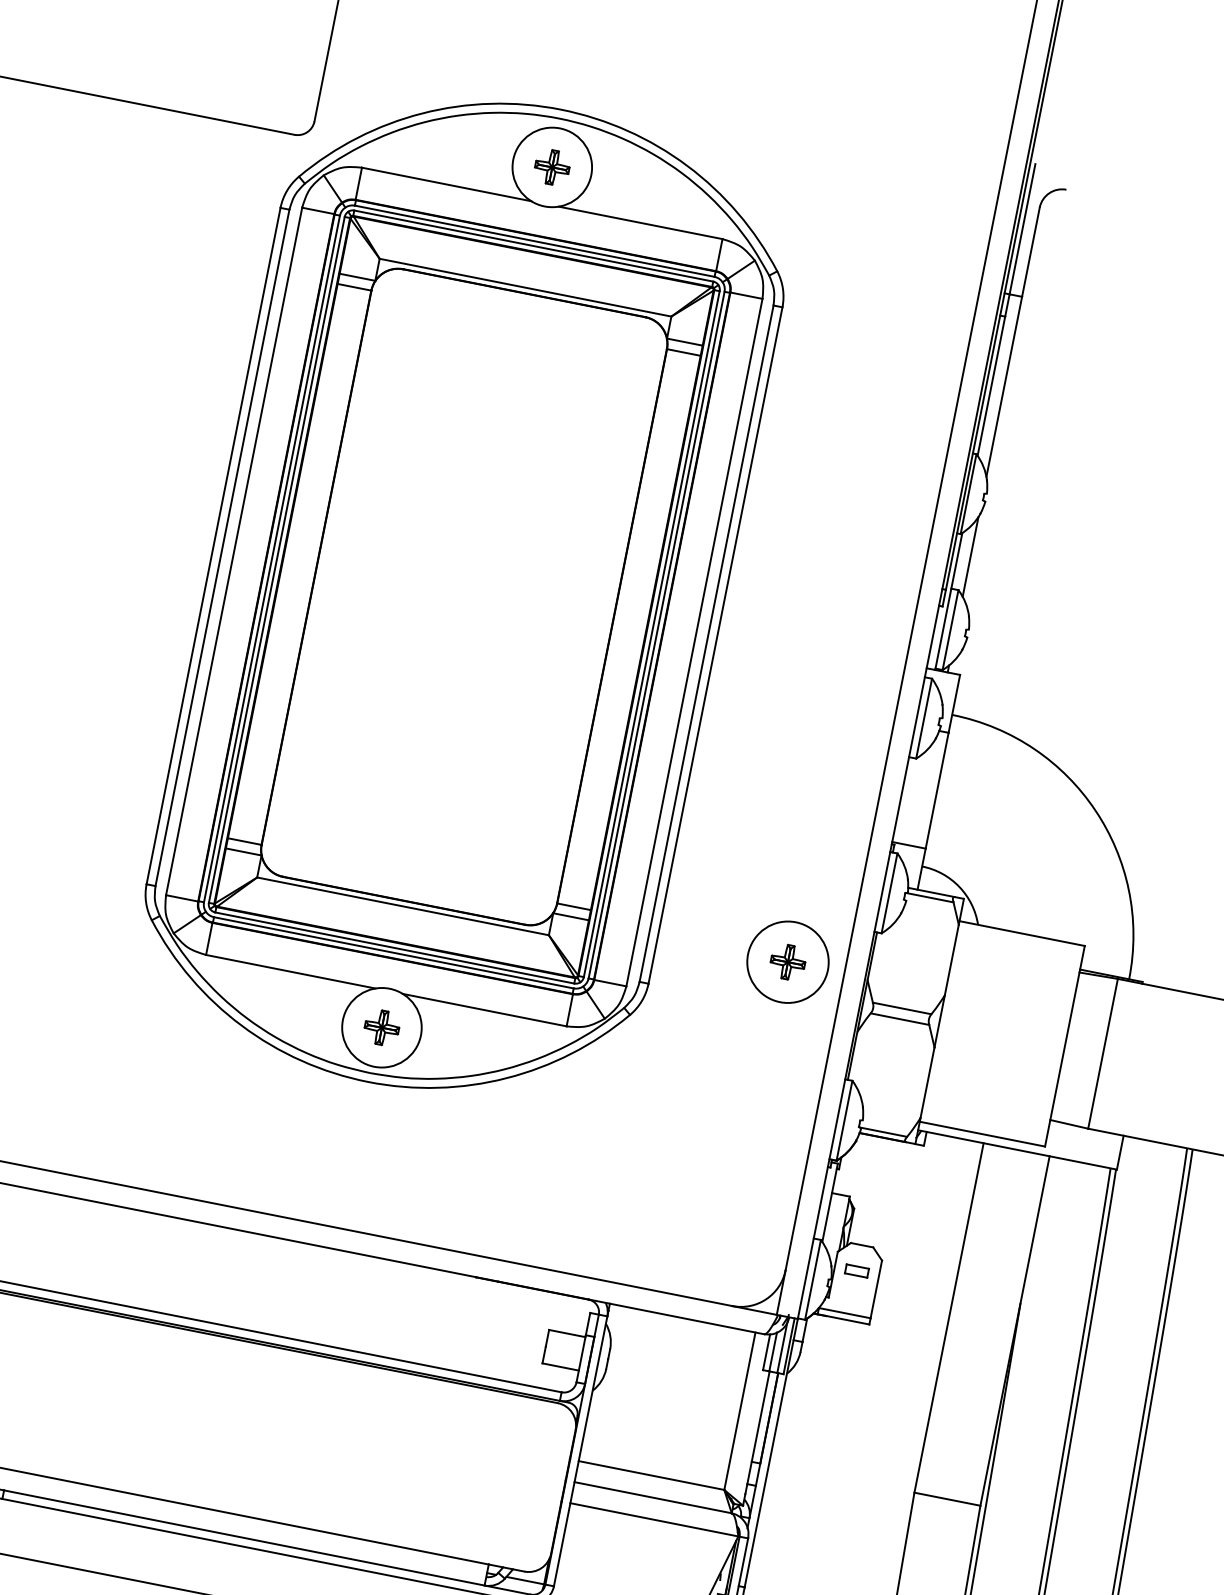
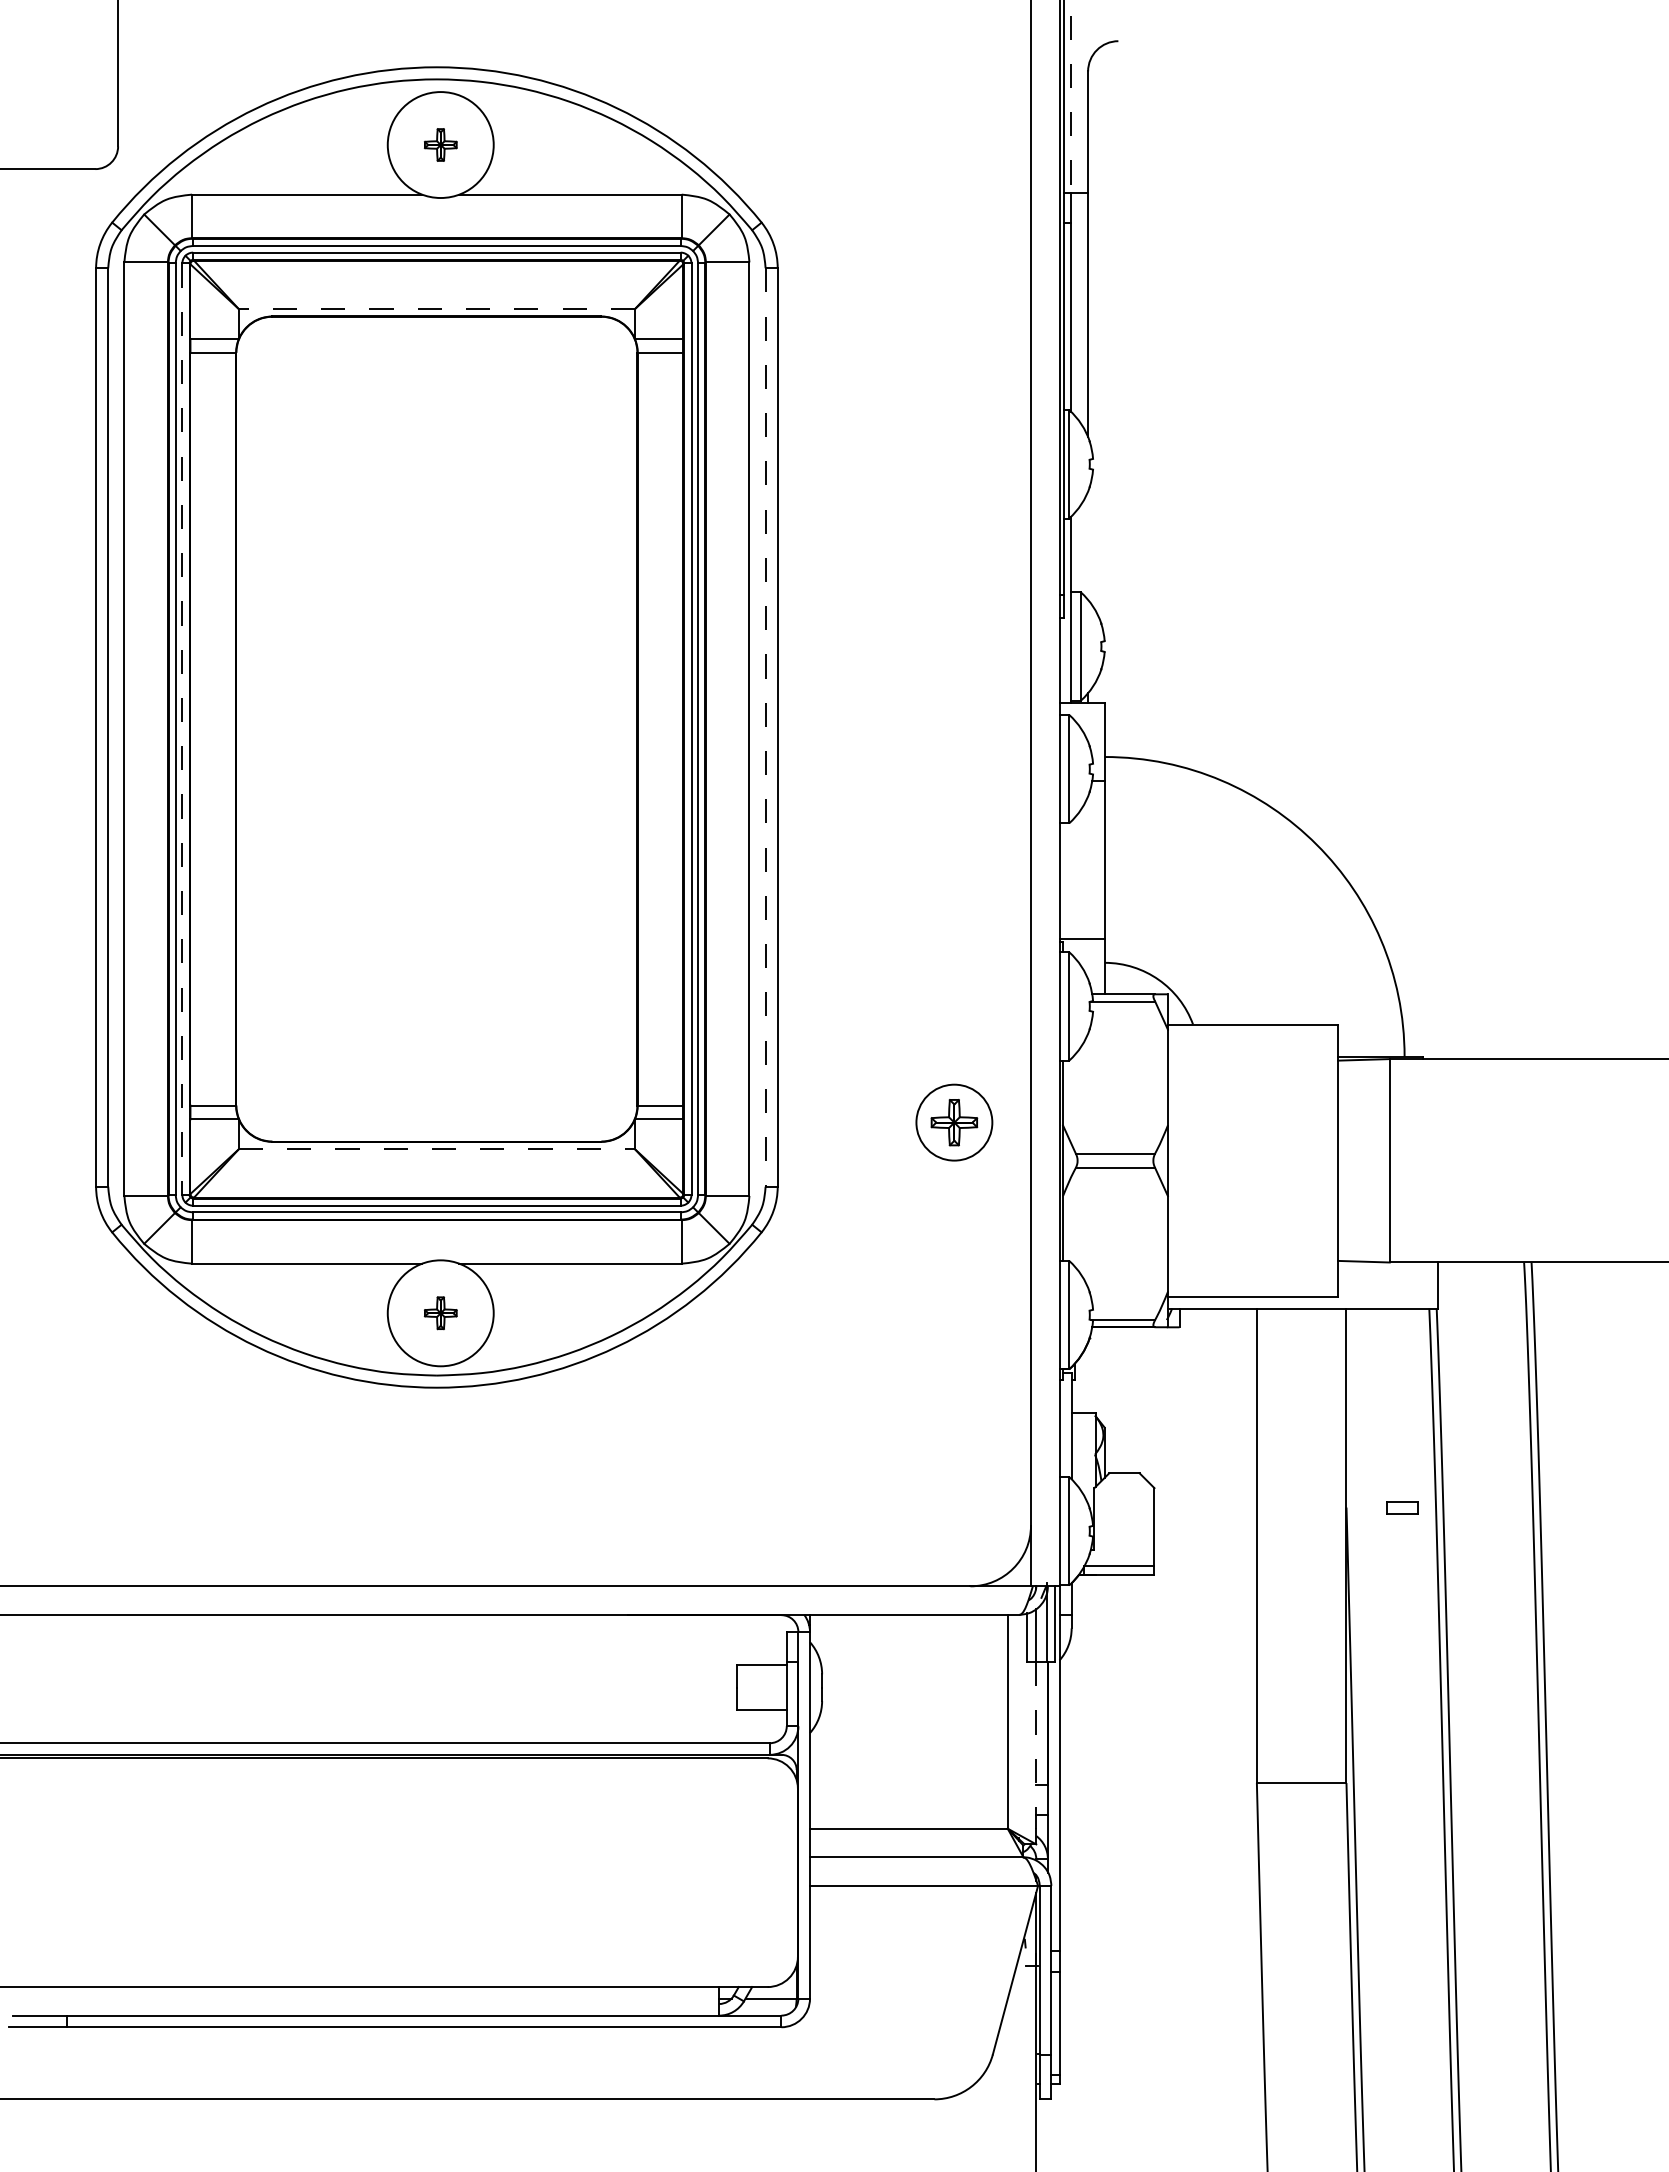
part: (552, 167) -> (440, 144), size x0.7
line: (1022, 229) -> (1071, 104), solid -> dashed
line: (525, 287) -> (436, 309), solid -> dashed
line: (970, 556) -> (1088, 545), removed
line: (276, 560) -> (182, 729), solid -> dashed
line: (706, 644) -> (765, 728), solid -> dashed
line: (403, 906) -> (437, 1149), solid -> dashed
circle: (788, 962) -> (954, 1122), size x0.7
part: (381, 1027) -> (440, 1312), size x0.7
part: (857, 1270) -> (1402, 1507), moved
line: (757, 1432) -> (1036, 1745), solid -> dashed

